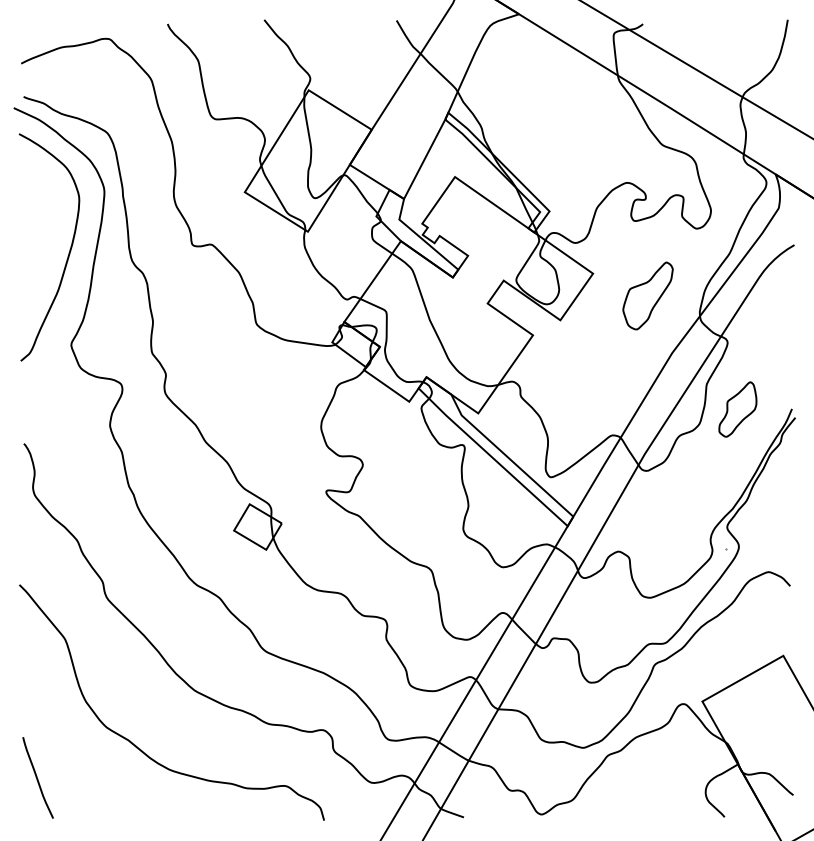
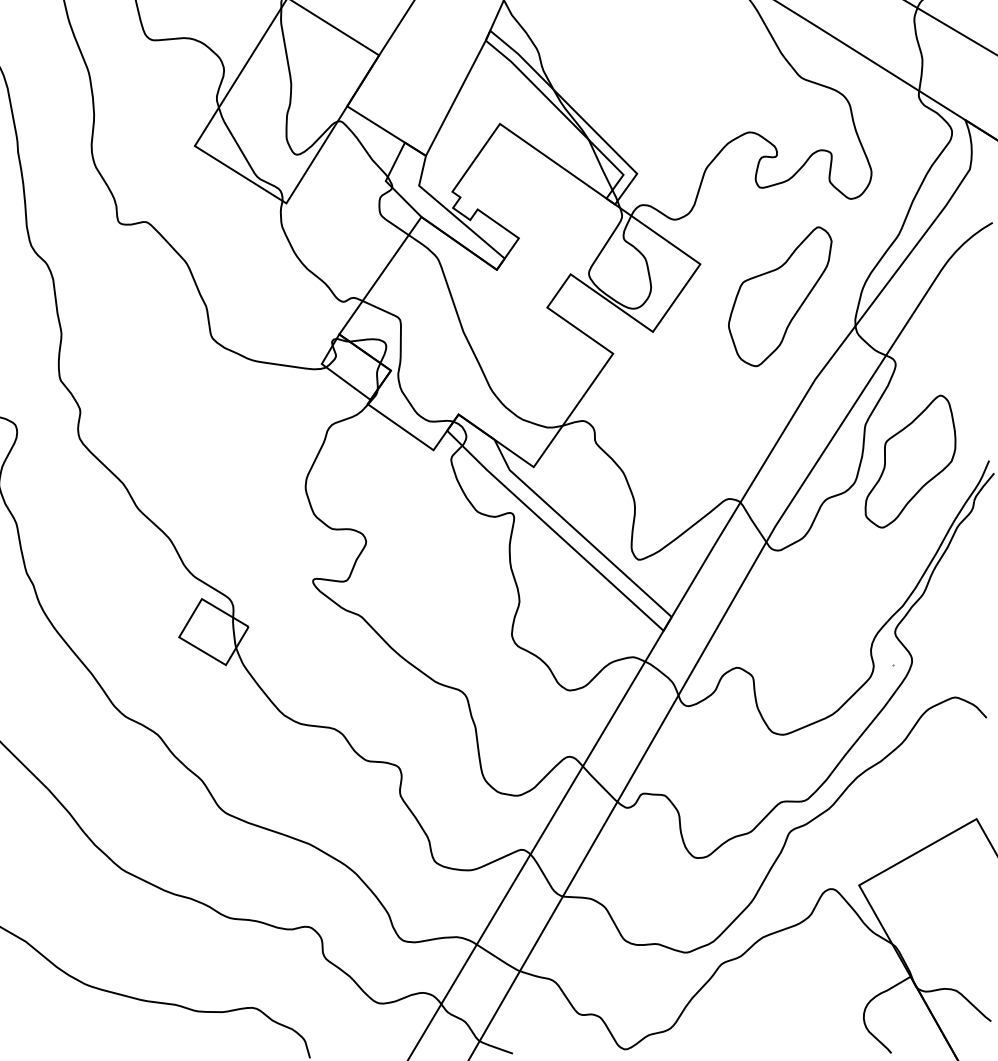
part: (647, 295) -> (779, 295), size x1.43
part: (737, 409) -> (910, 461), size x1.67

